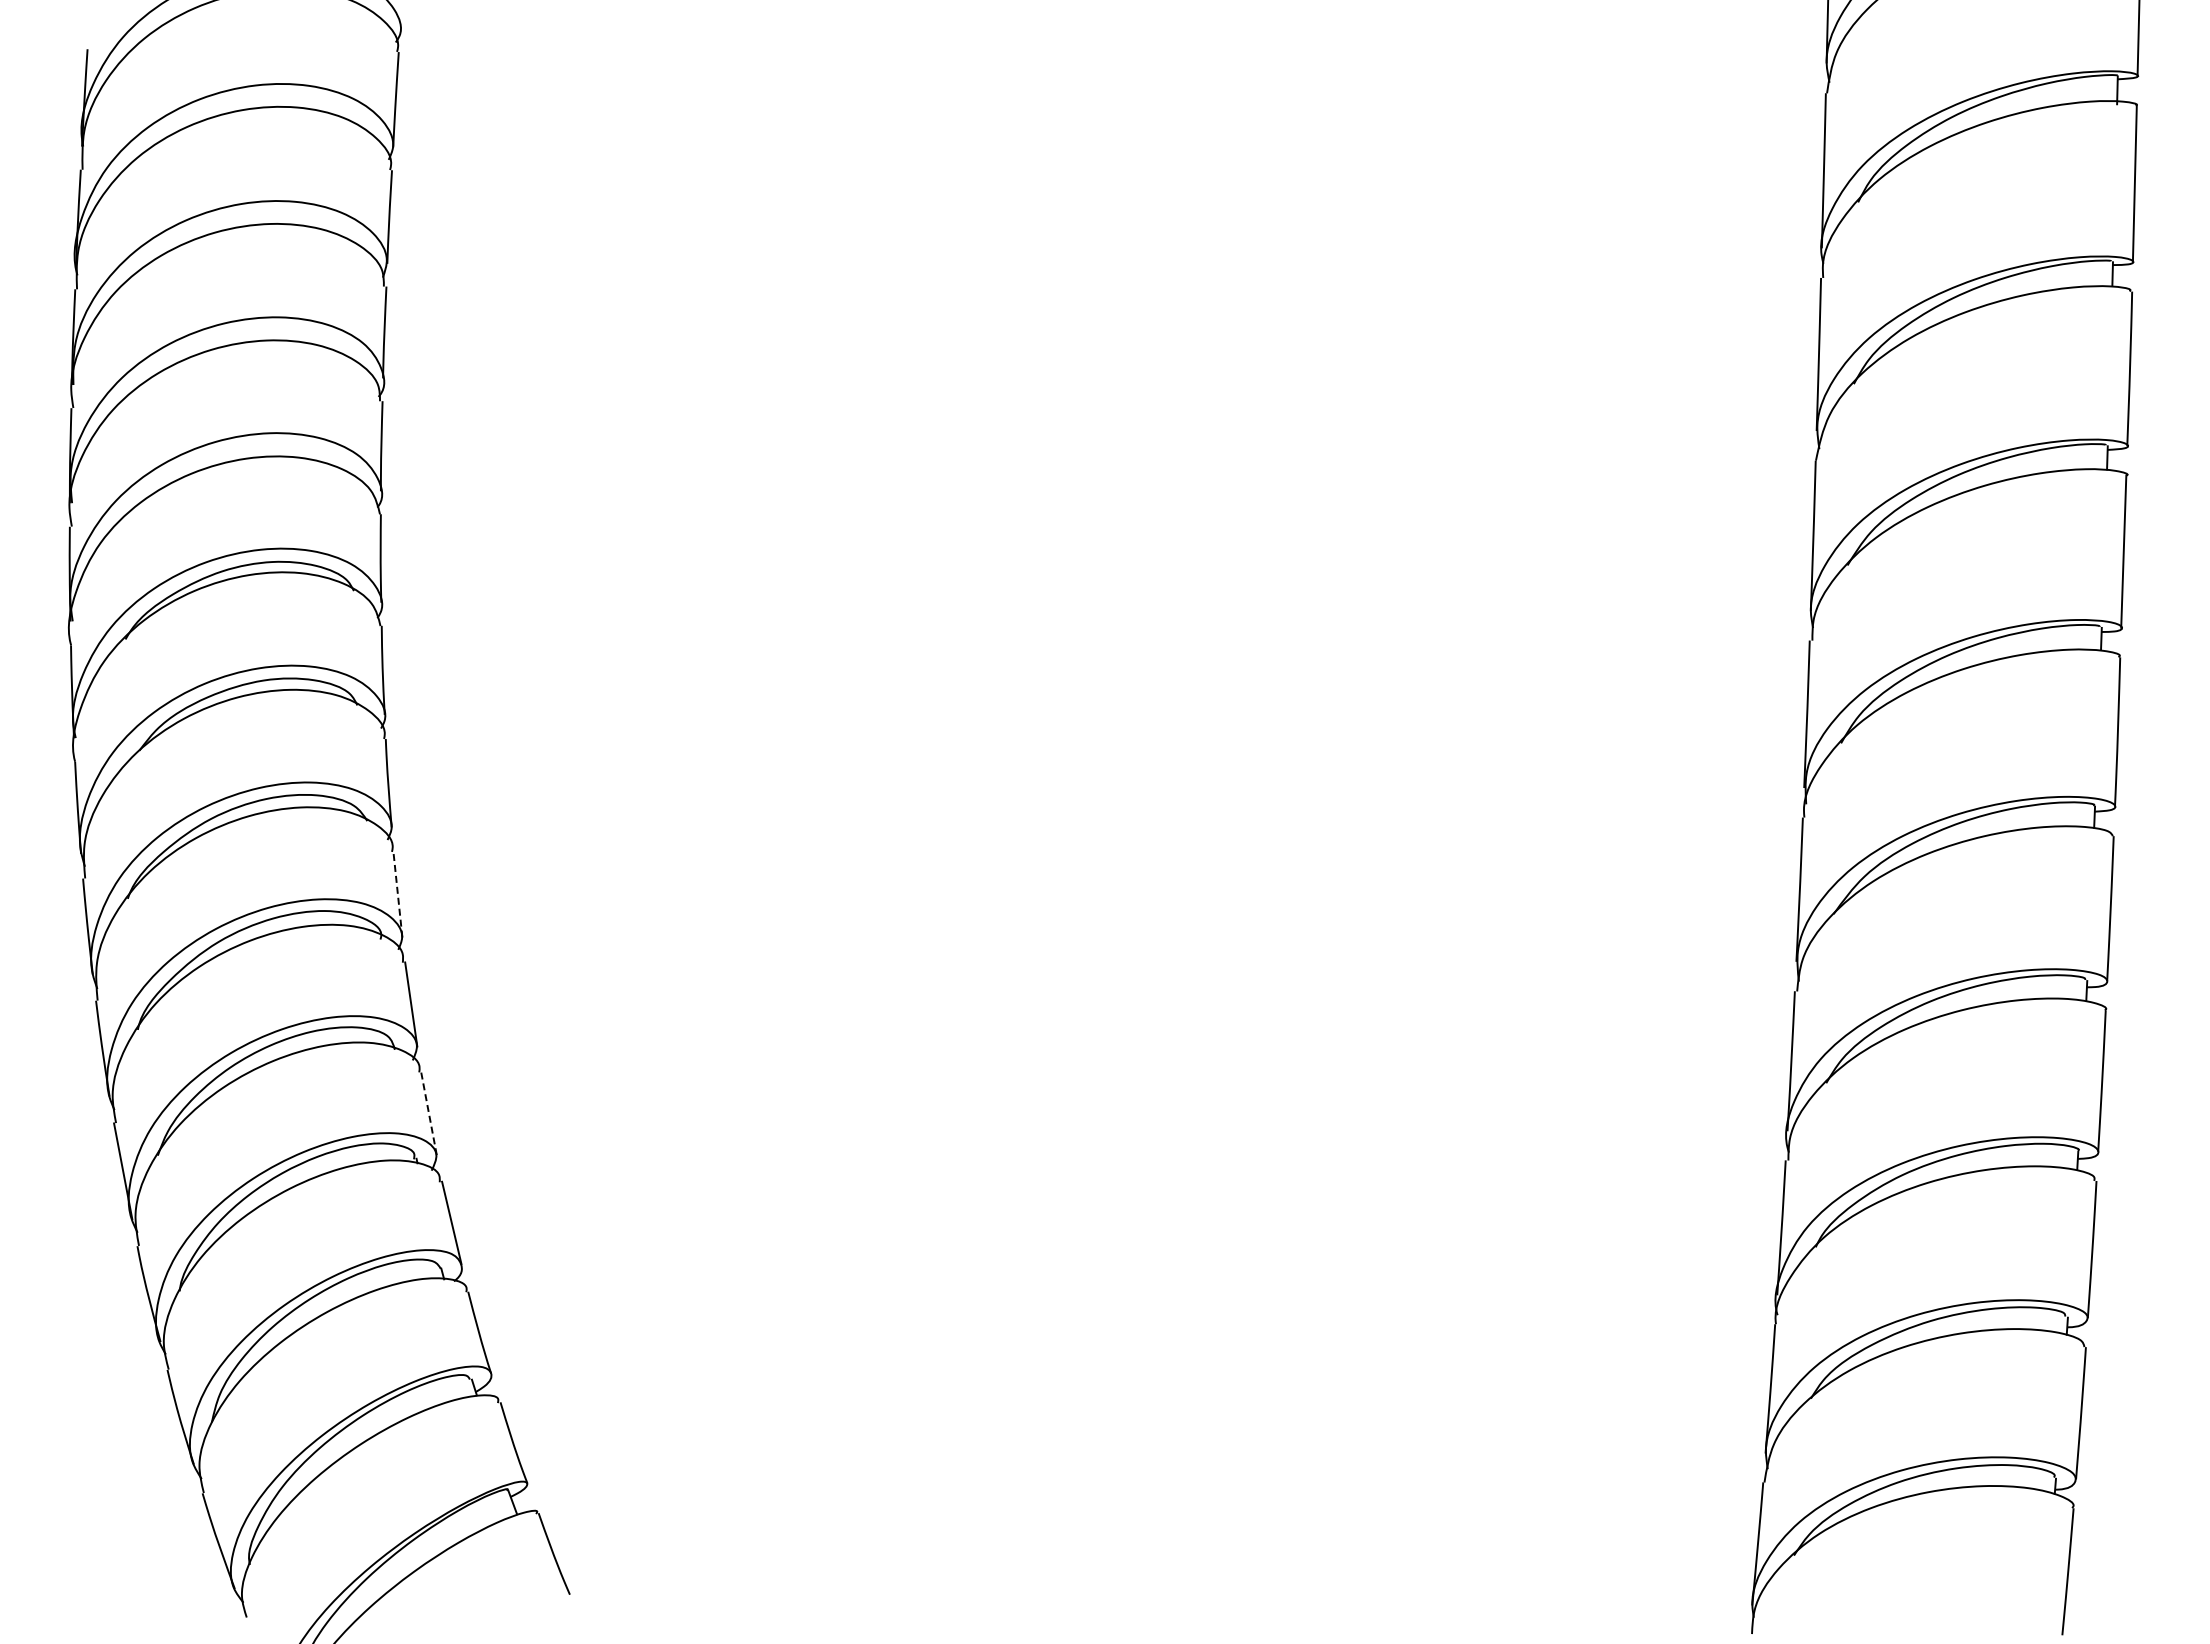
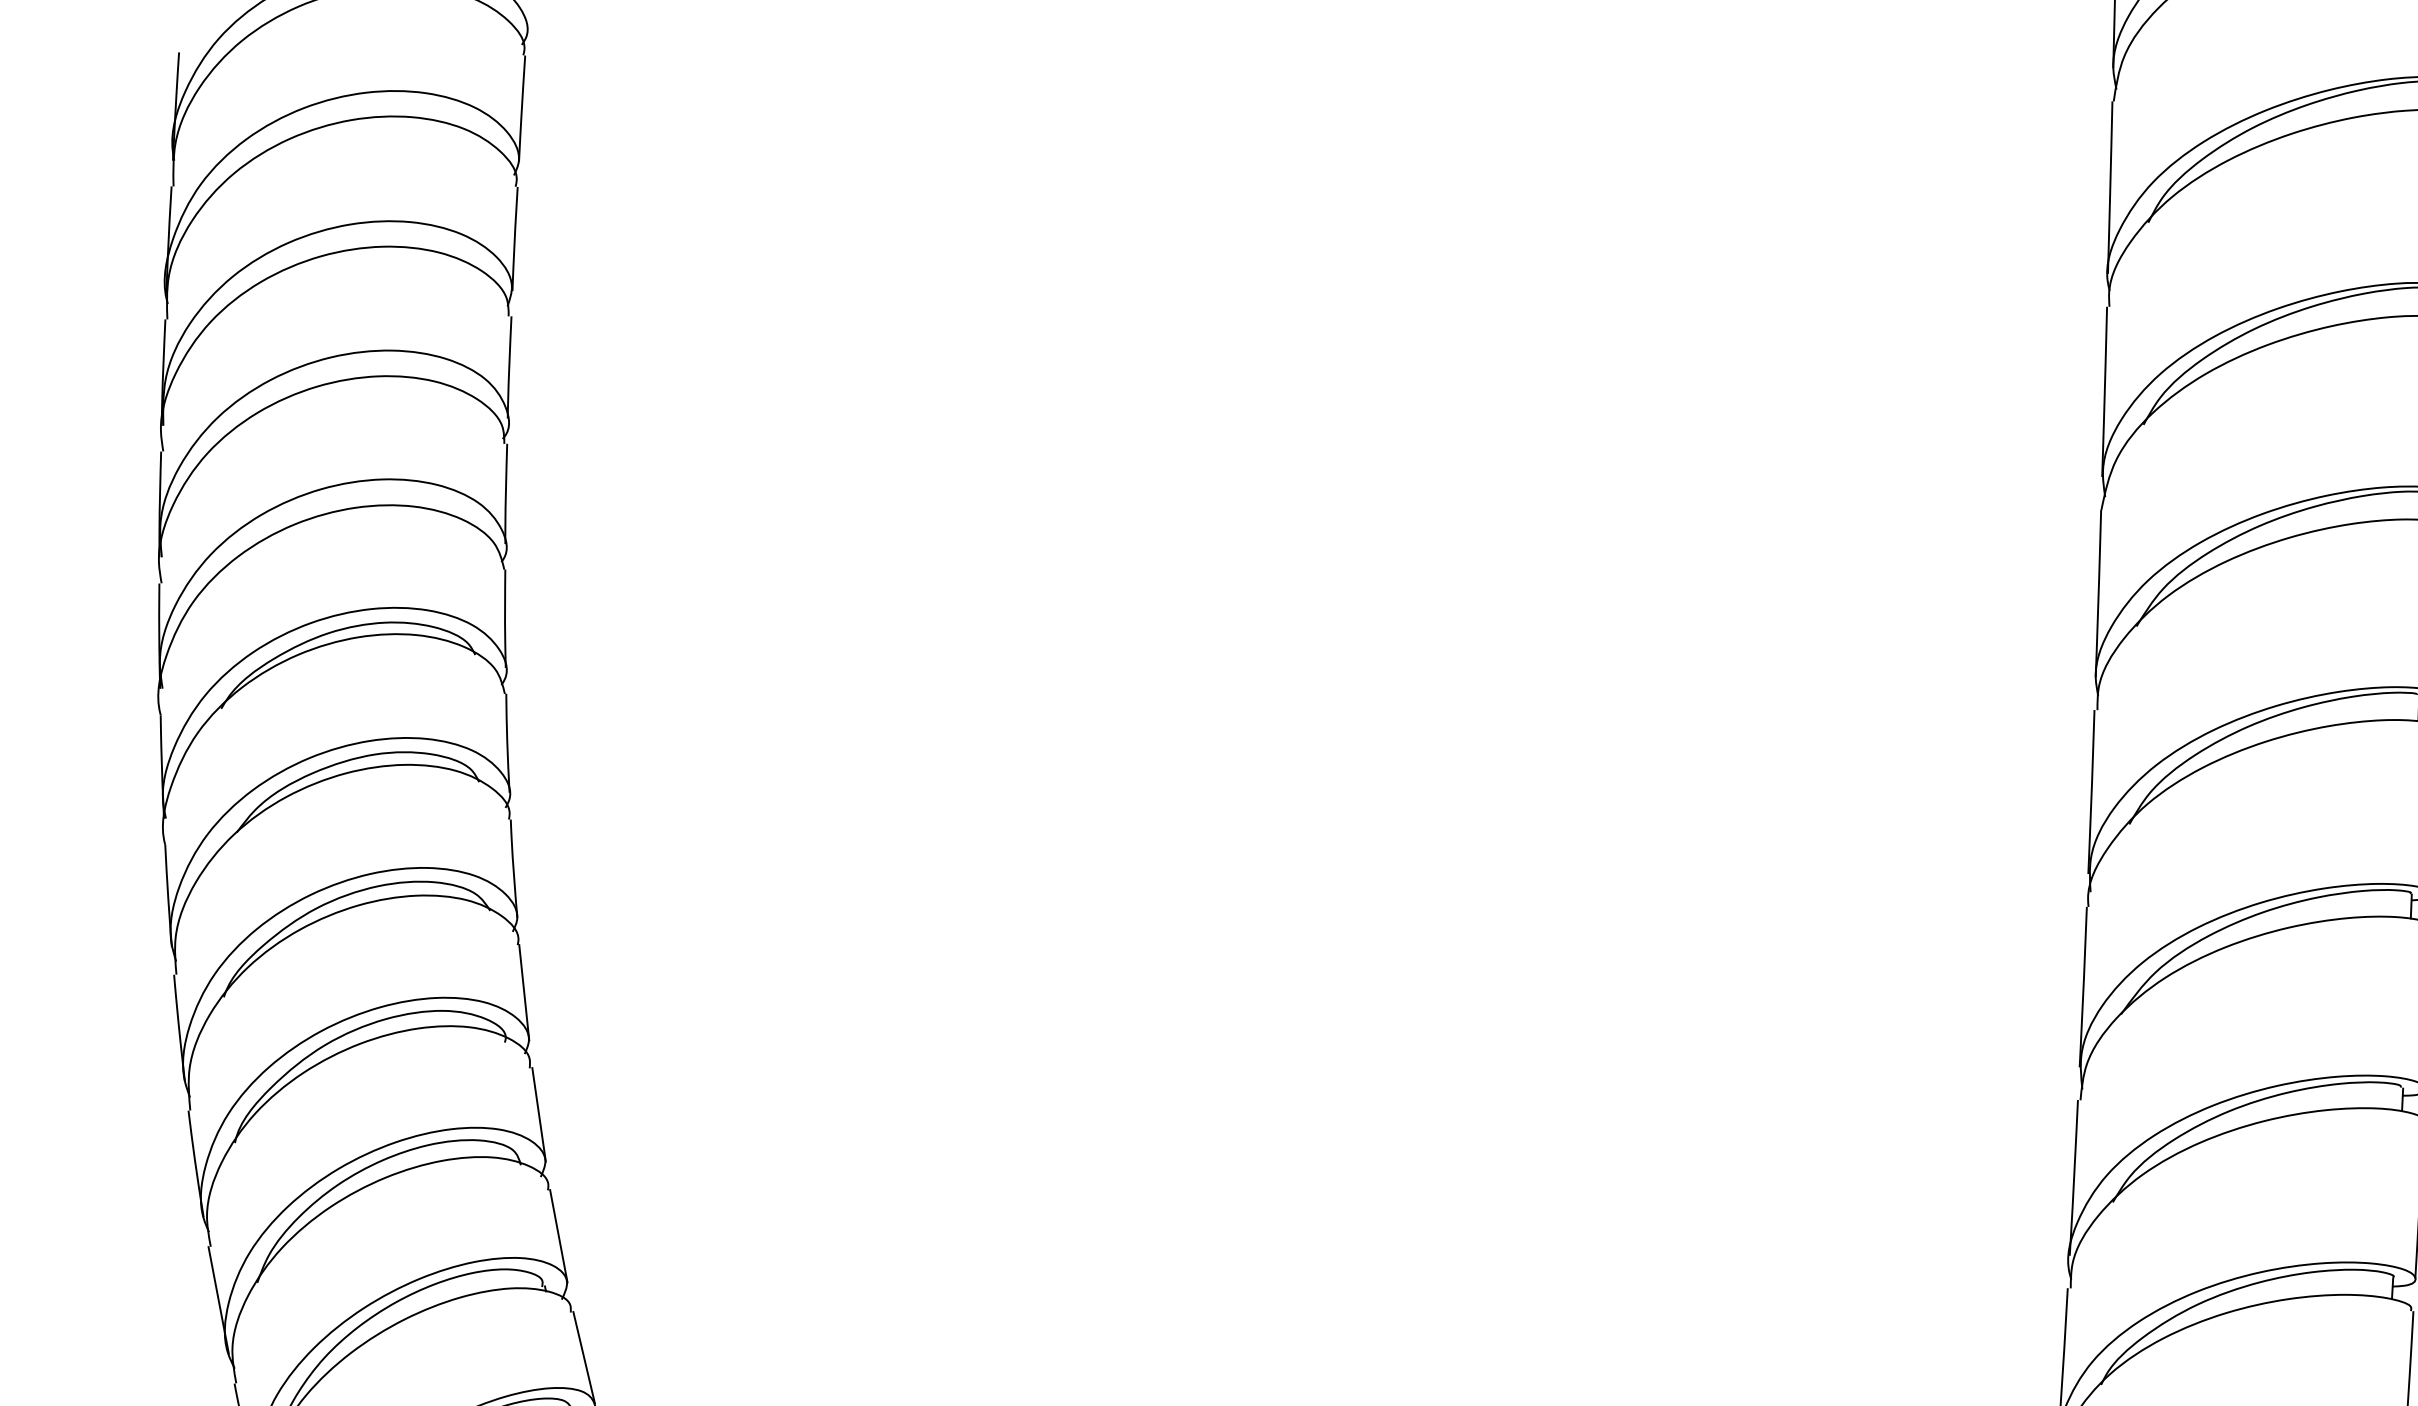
line: (397, 894) -> (523, 992), dashed -> solid
line: (428, 1113) -> (558, 1236), dashed -> solid

